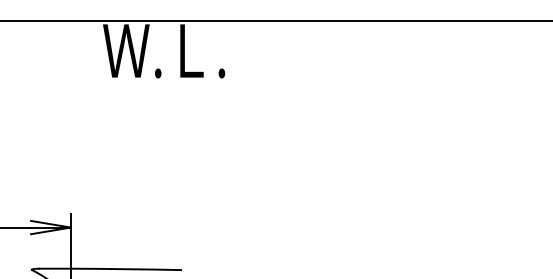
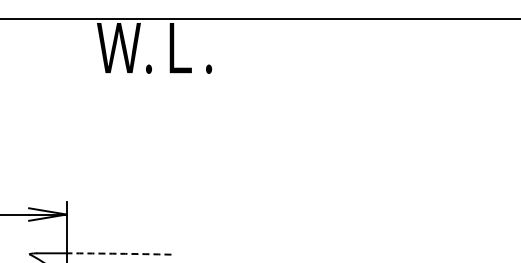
arc: (125, 268) -> (118, 253), solid -> dashed

